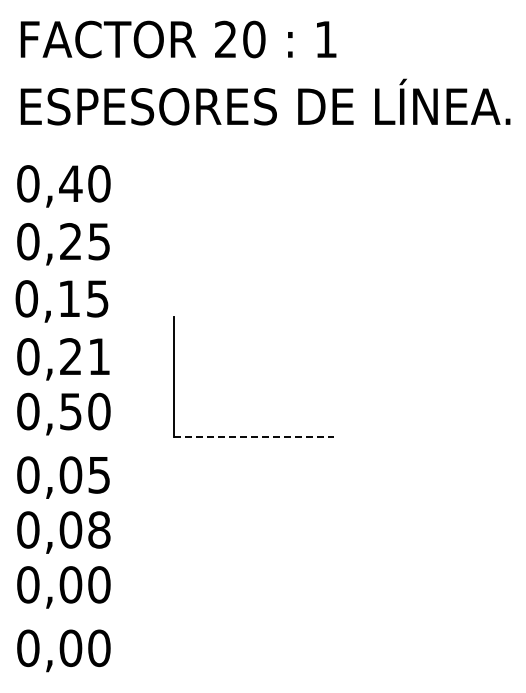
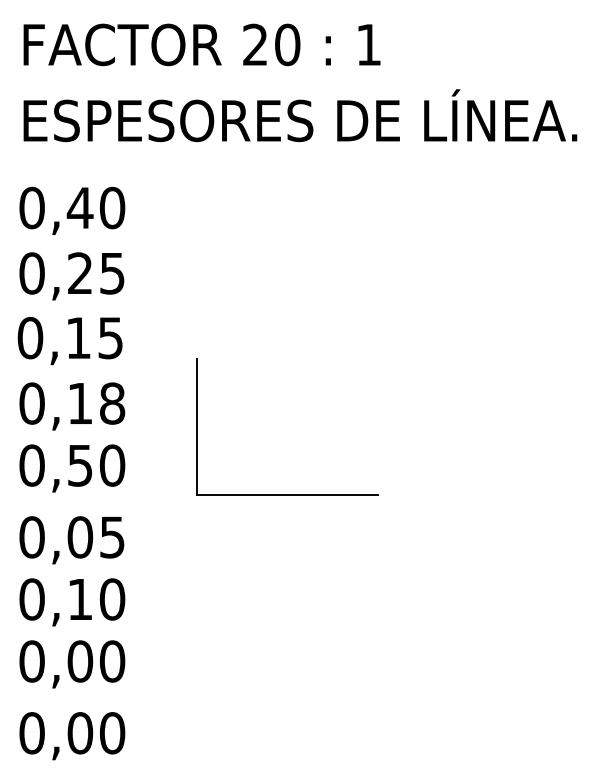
text: (85, 356) -> (96, 403), 0,21 -> 0,18
line: (254, 437) -> (287, 494), dashed -> solid
text: (84, 529) -> (95, 598), 0,08 -> 0,10

